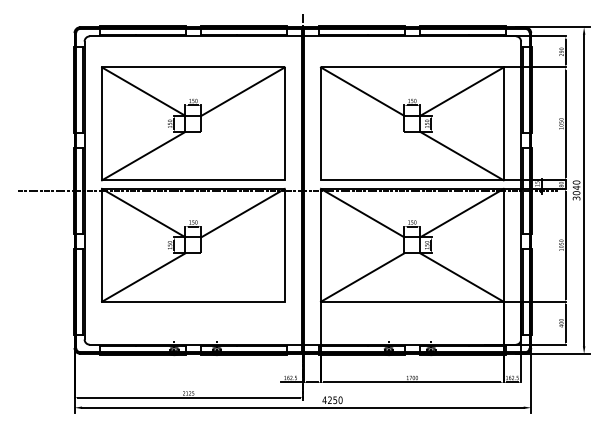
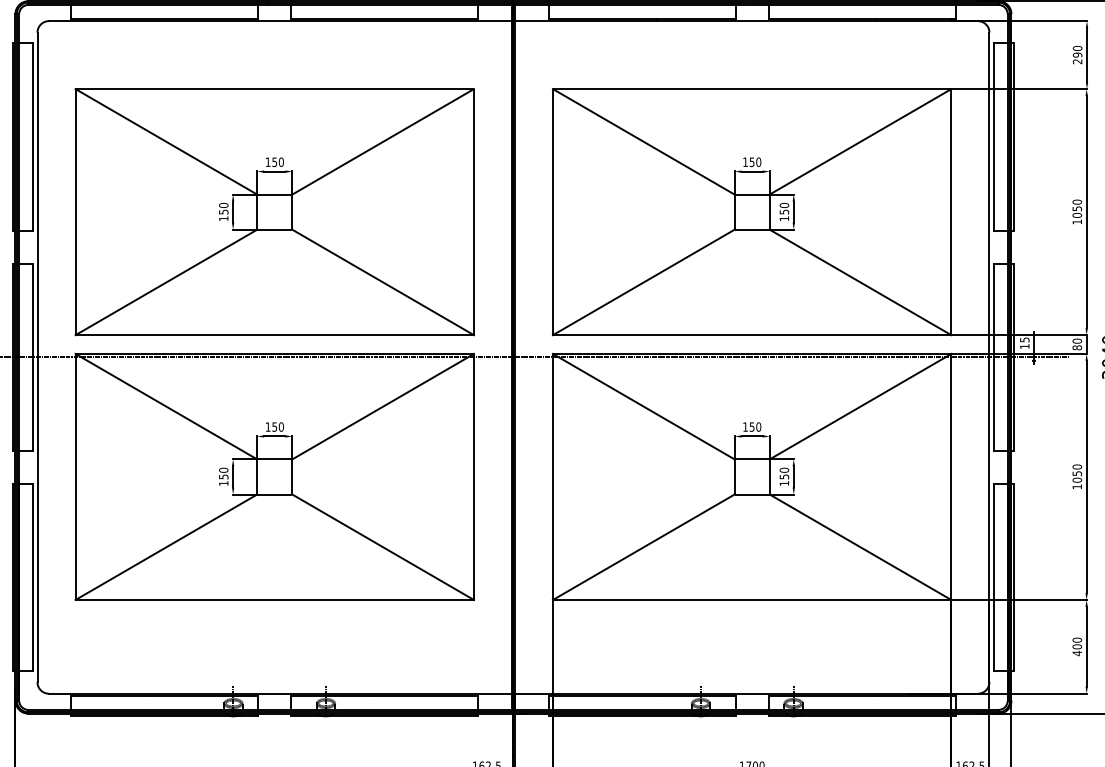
line: (242, 155) -> (381, 281), added
line: (362, 155) -> (643, 281), added
line: (242, 277) -> (381, 547), added

